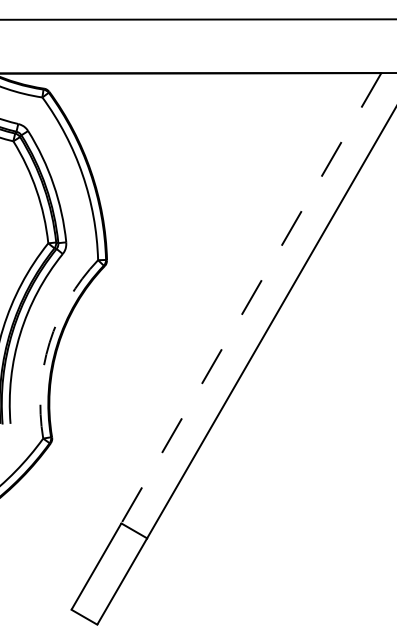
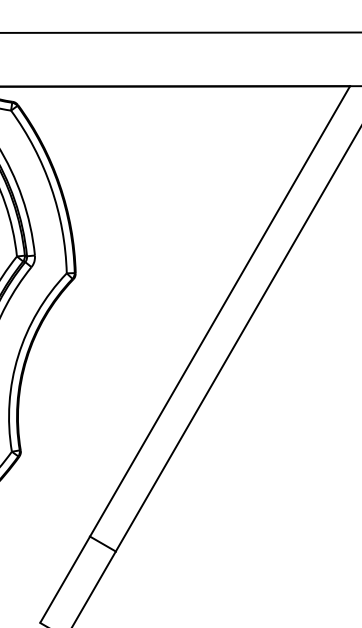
line: (251, 298) -> (220, 311), dashed -> solid
arc: (49, 342) -> (18, 355), dashed -> solid

